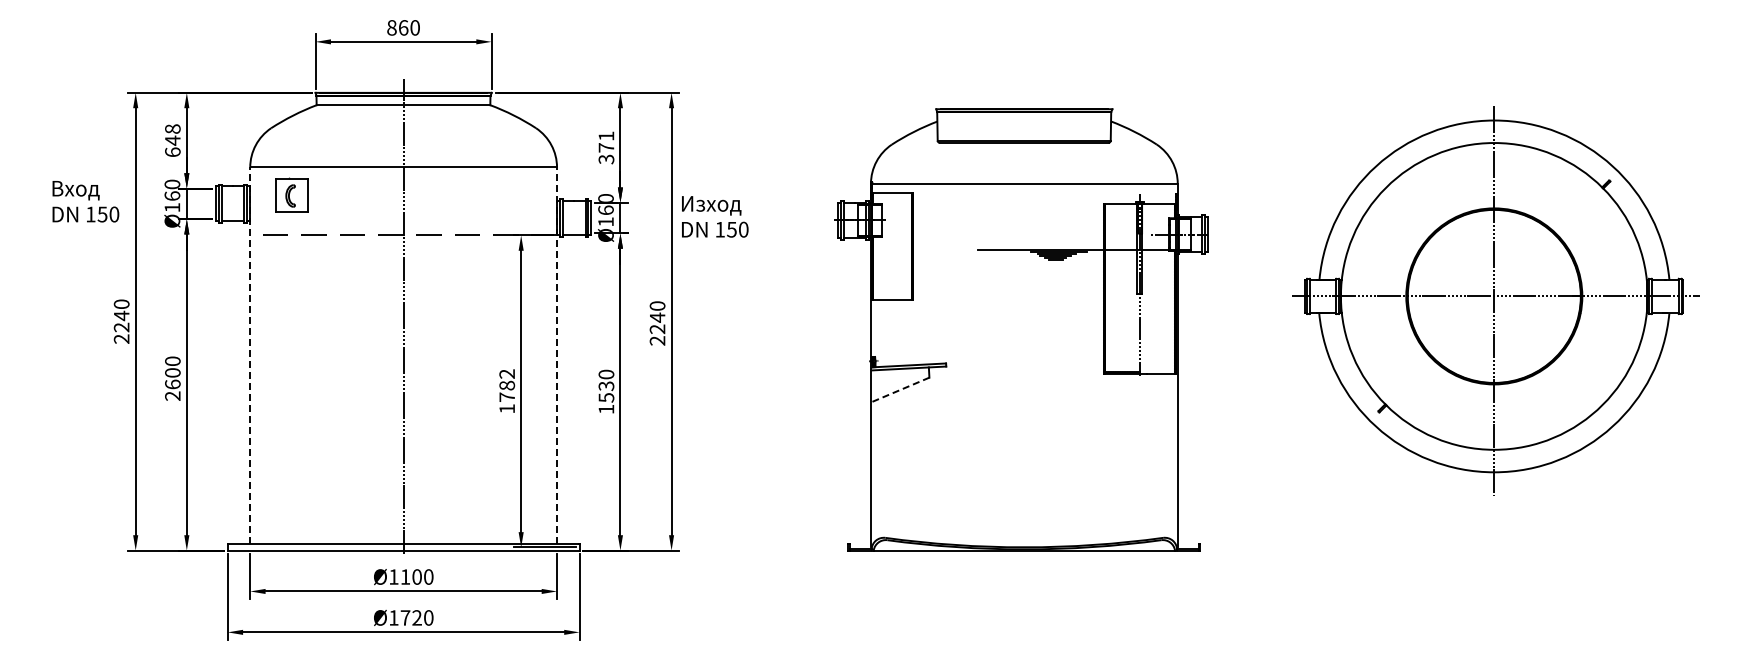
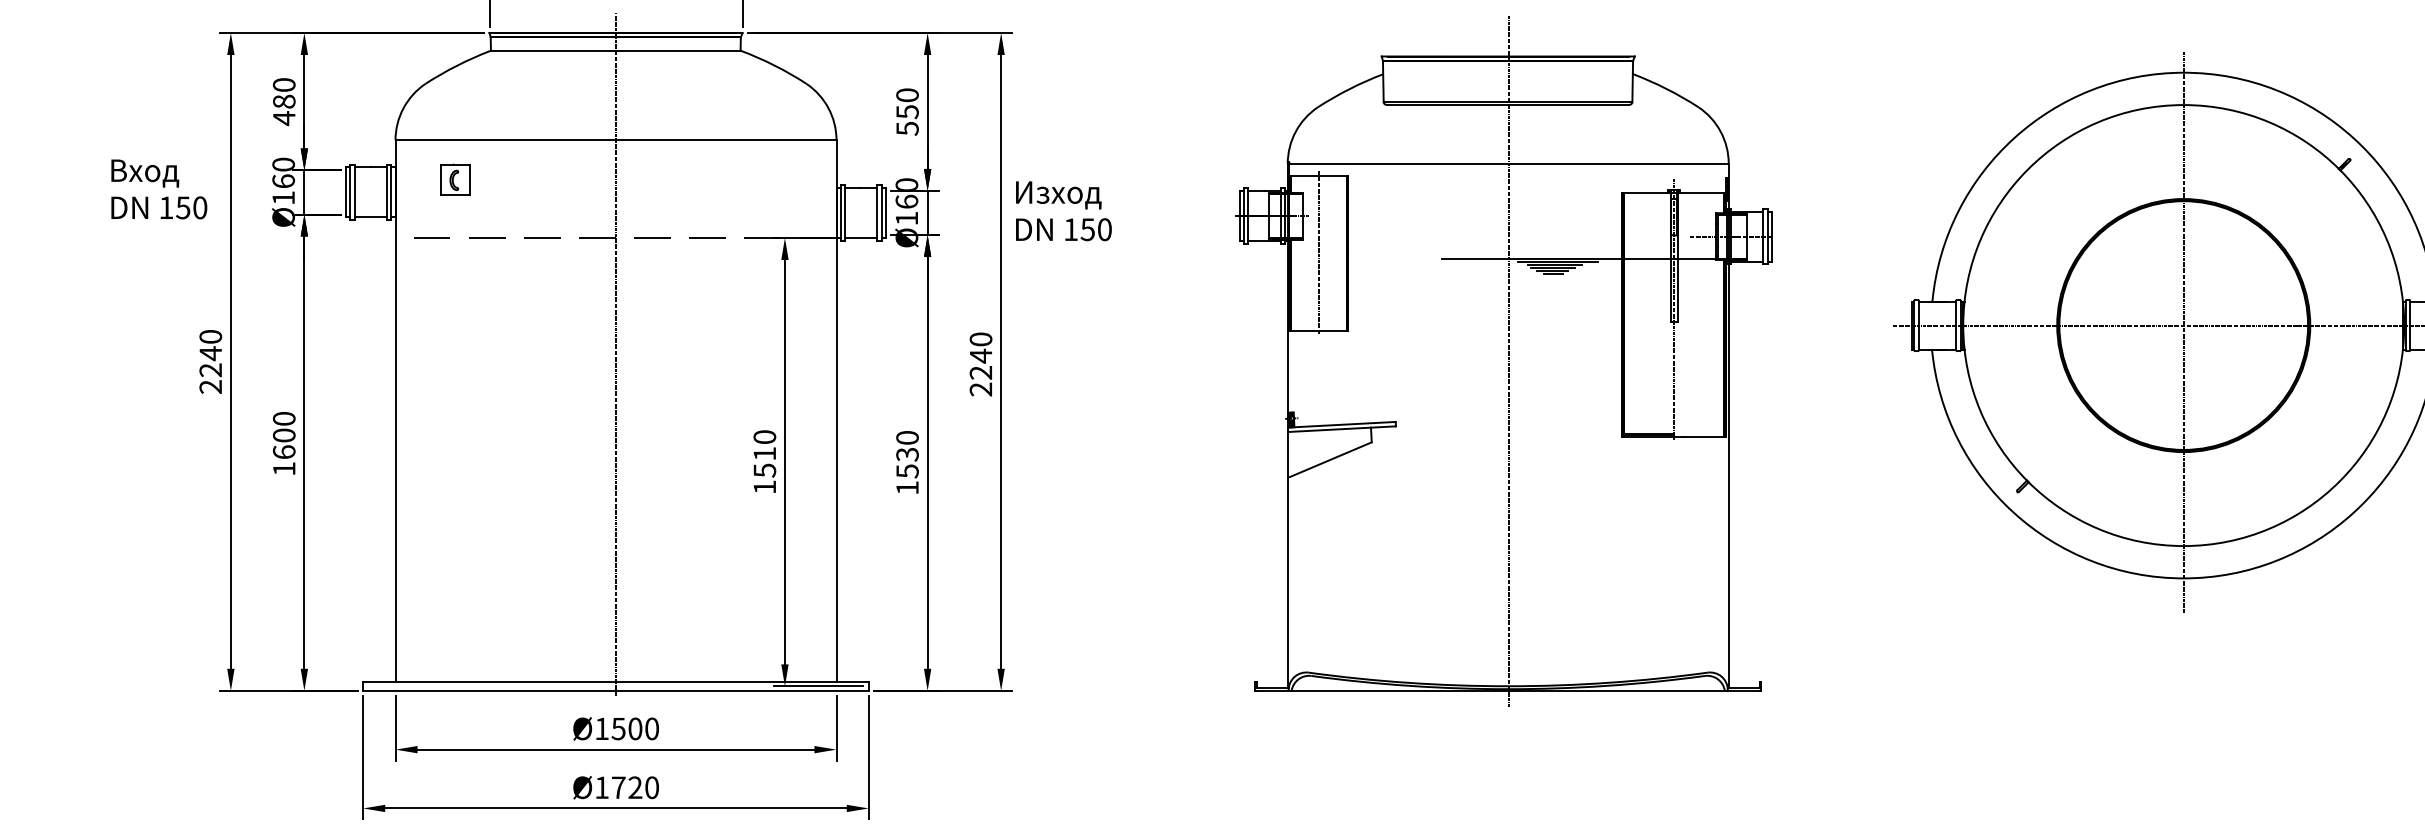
text: (172, 140) -> (283, 101), 648 -> 480
text: (606, 147) -> (907, 111), 371 -> 550
part: (291, 194) -> (454, 179), size x0.62
line: (892, 246) -> (1318, 253), added
line: (1024, 321) -> (1508, 361), added
line: (250, 355) -> (395, 410), dashed -> solid
line: (557, 355) -> (837, 410), dashed -> solid
text: (507, 385) -> (765, 453), 1782 -> 1510
line: (900, 389) -> (1330, 459), dashed -> solid
text: (172, 395) -> (283, 467), 2600 -> 1600
text: (405, 576) -> (618, 728), Ø1100 -> Ø1500

